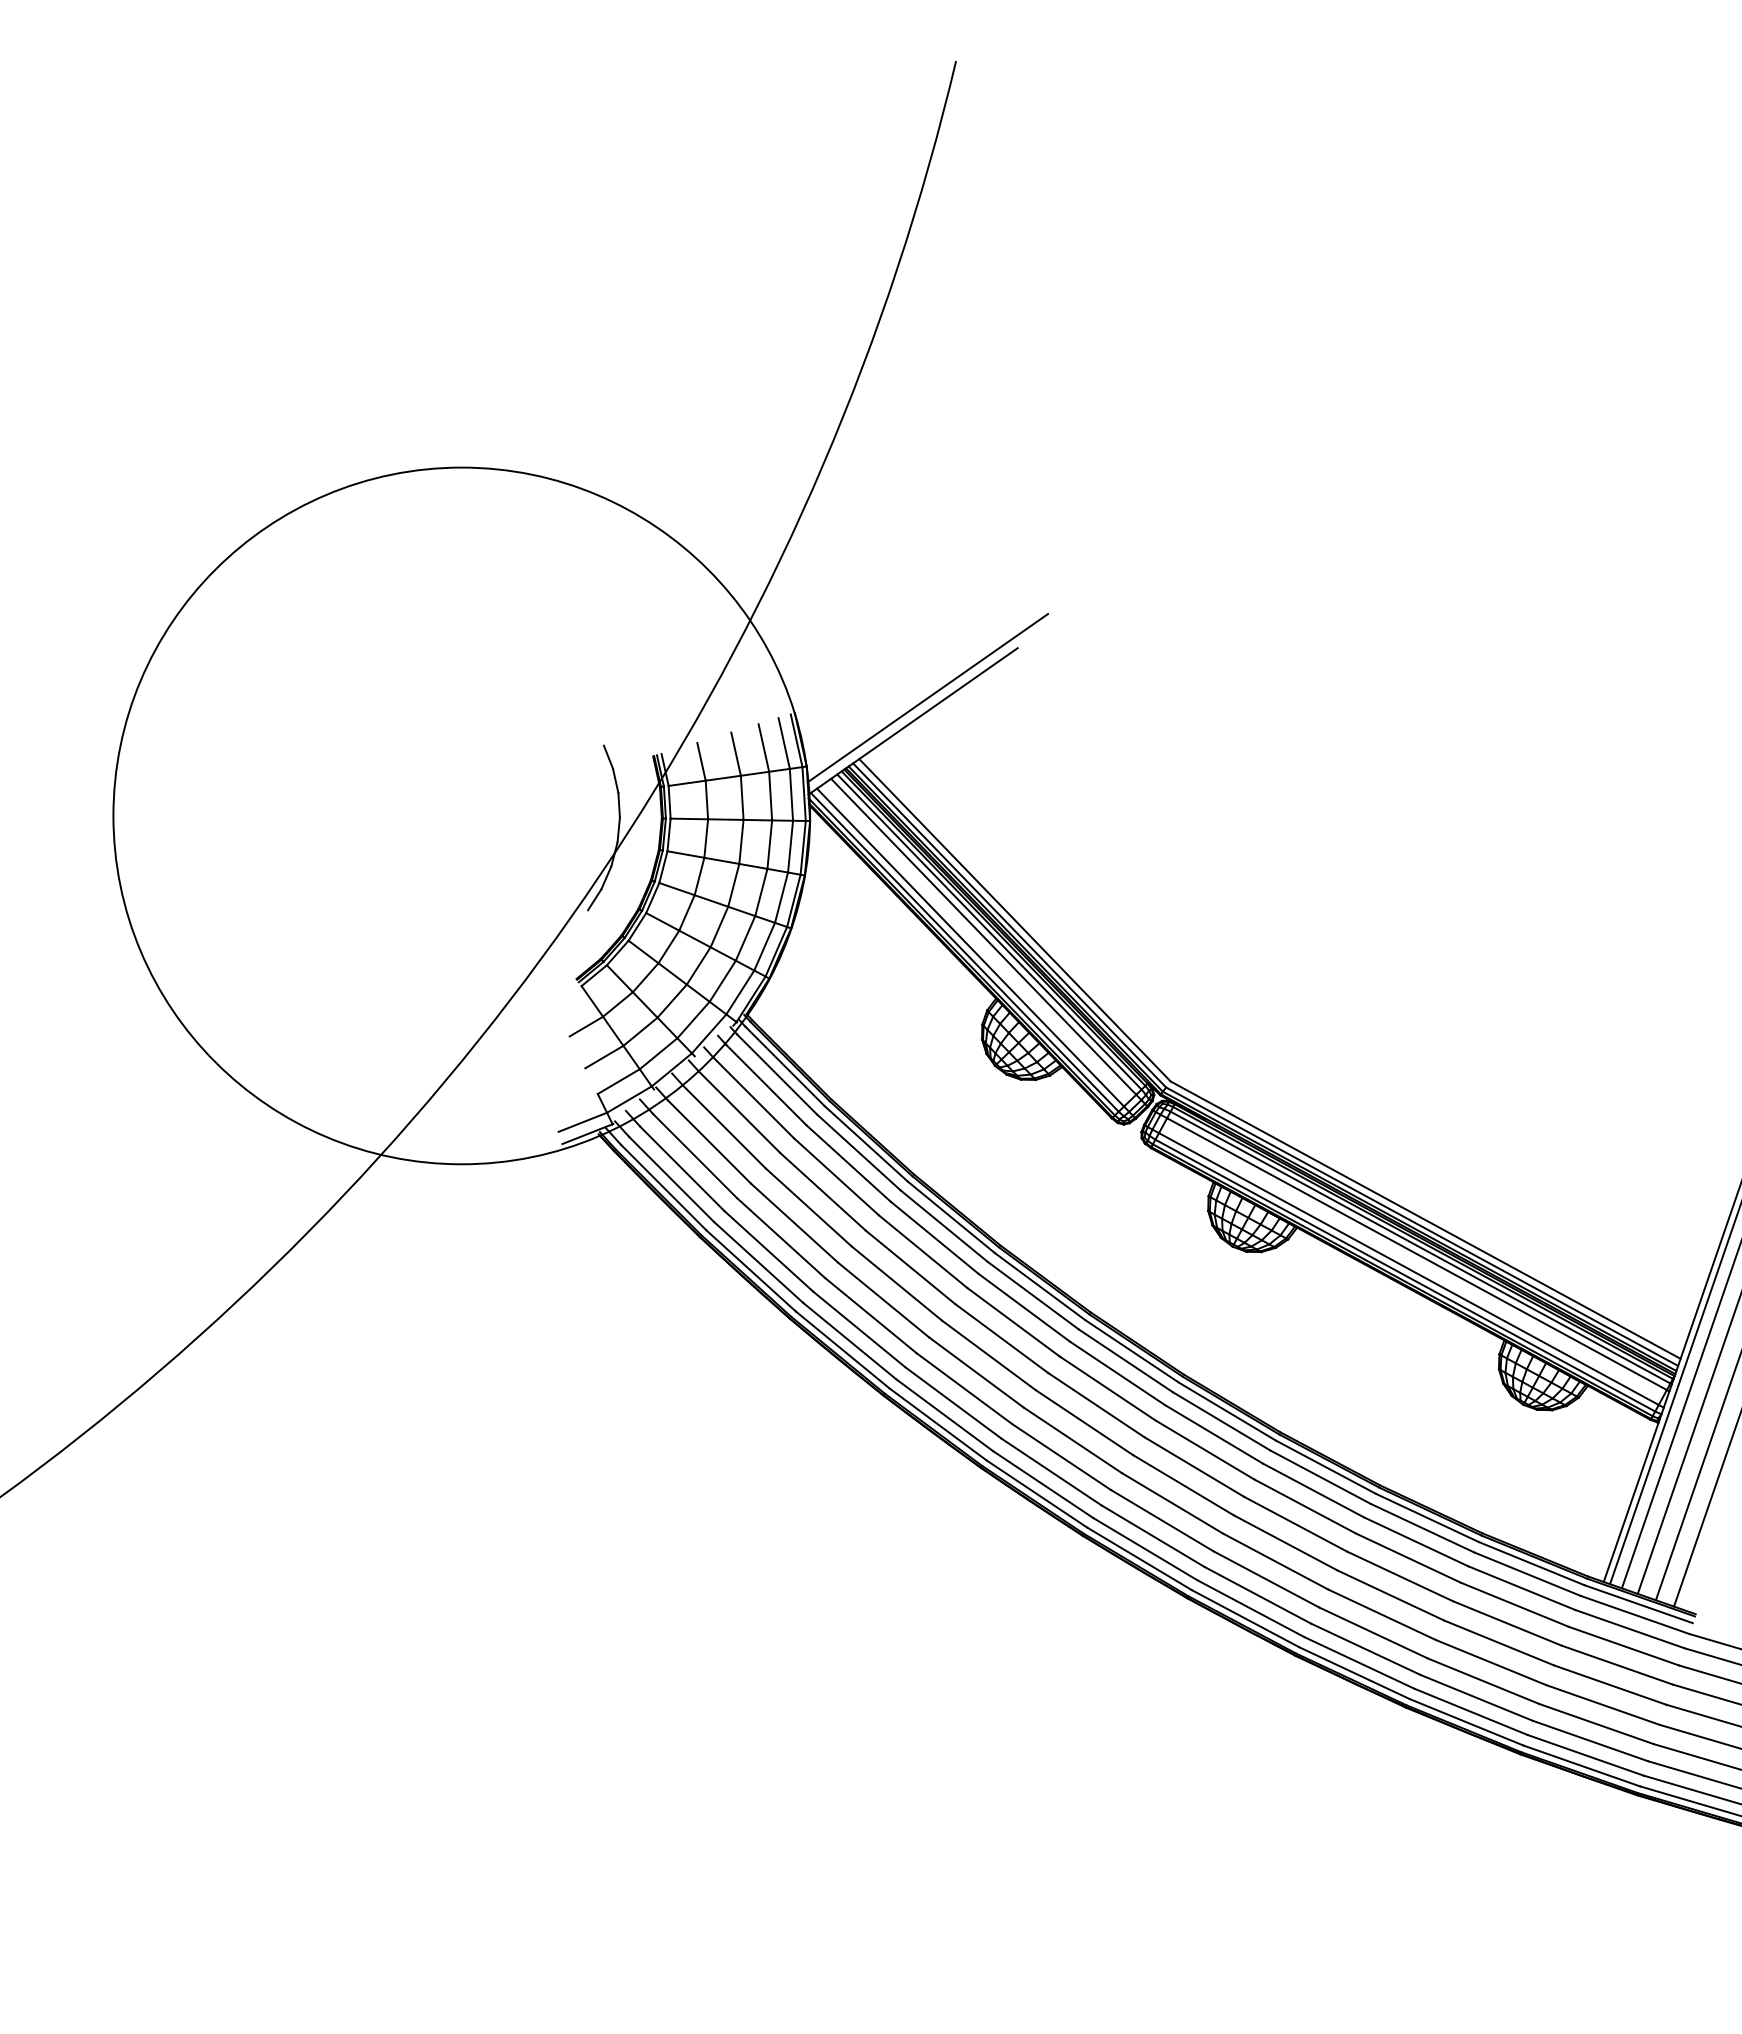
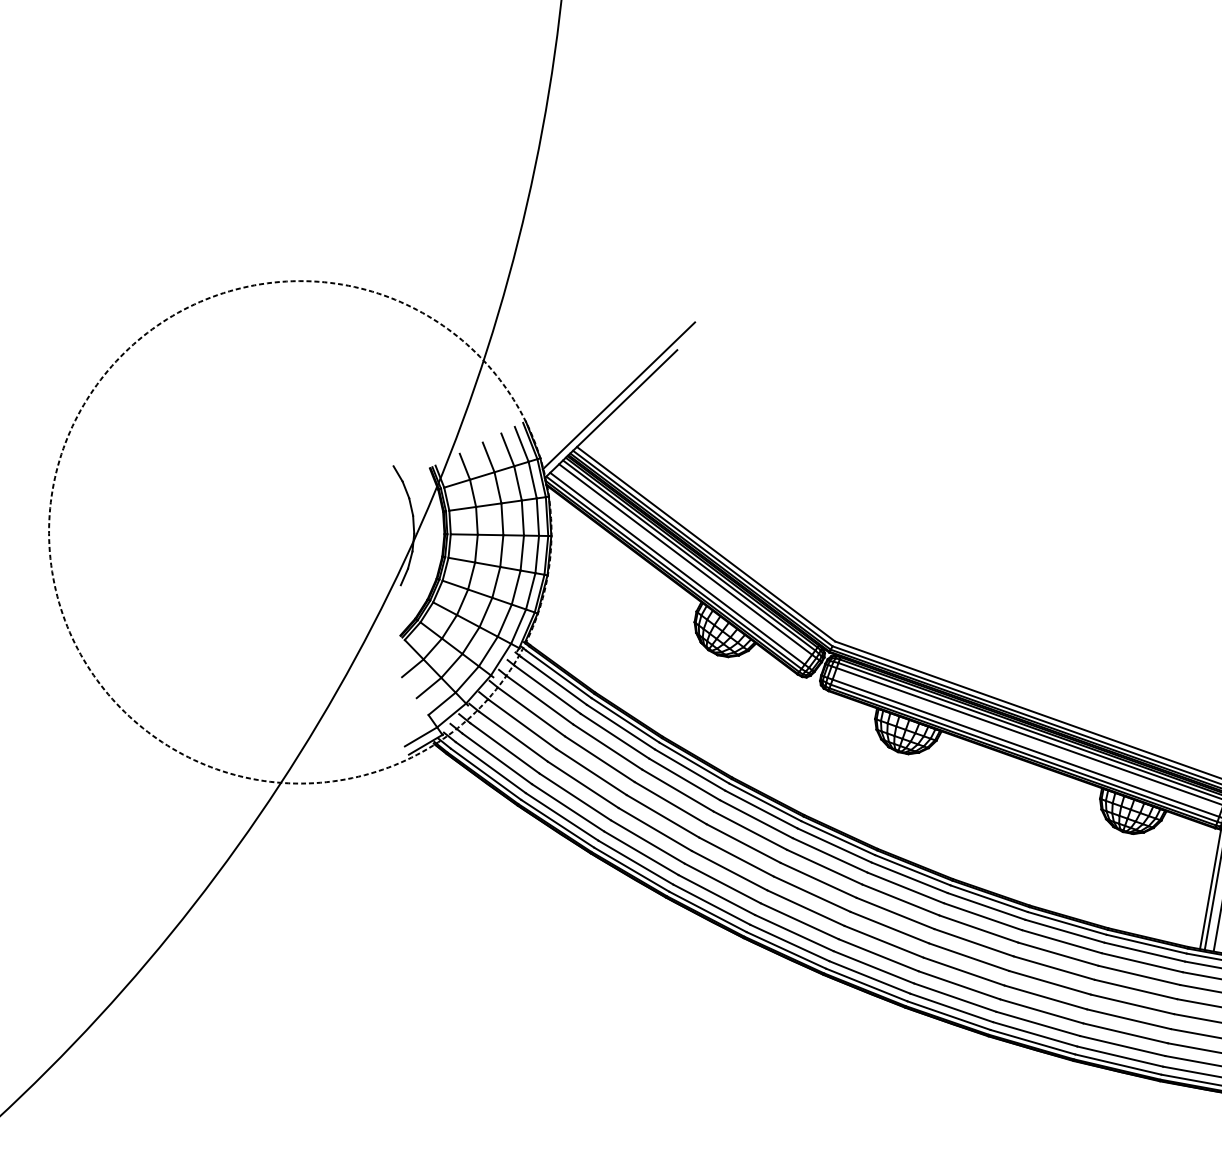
circle: (461, 815) -> (300, 532), solid -> dashed

